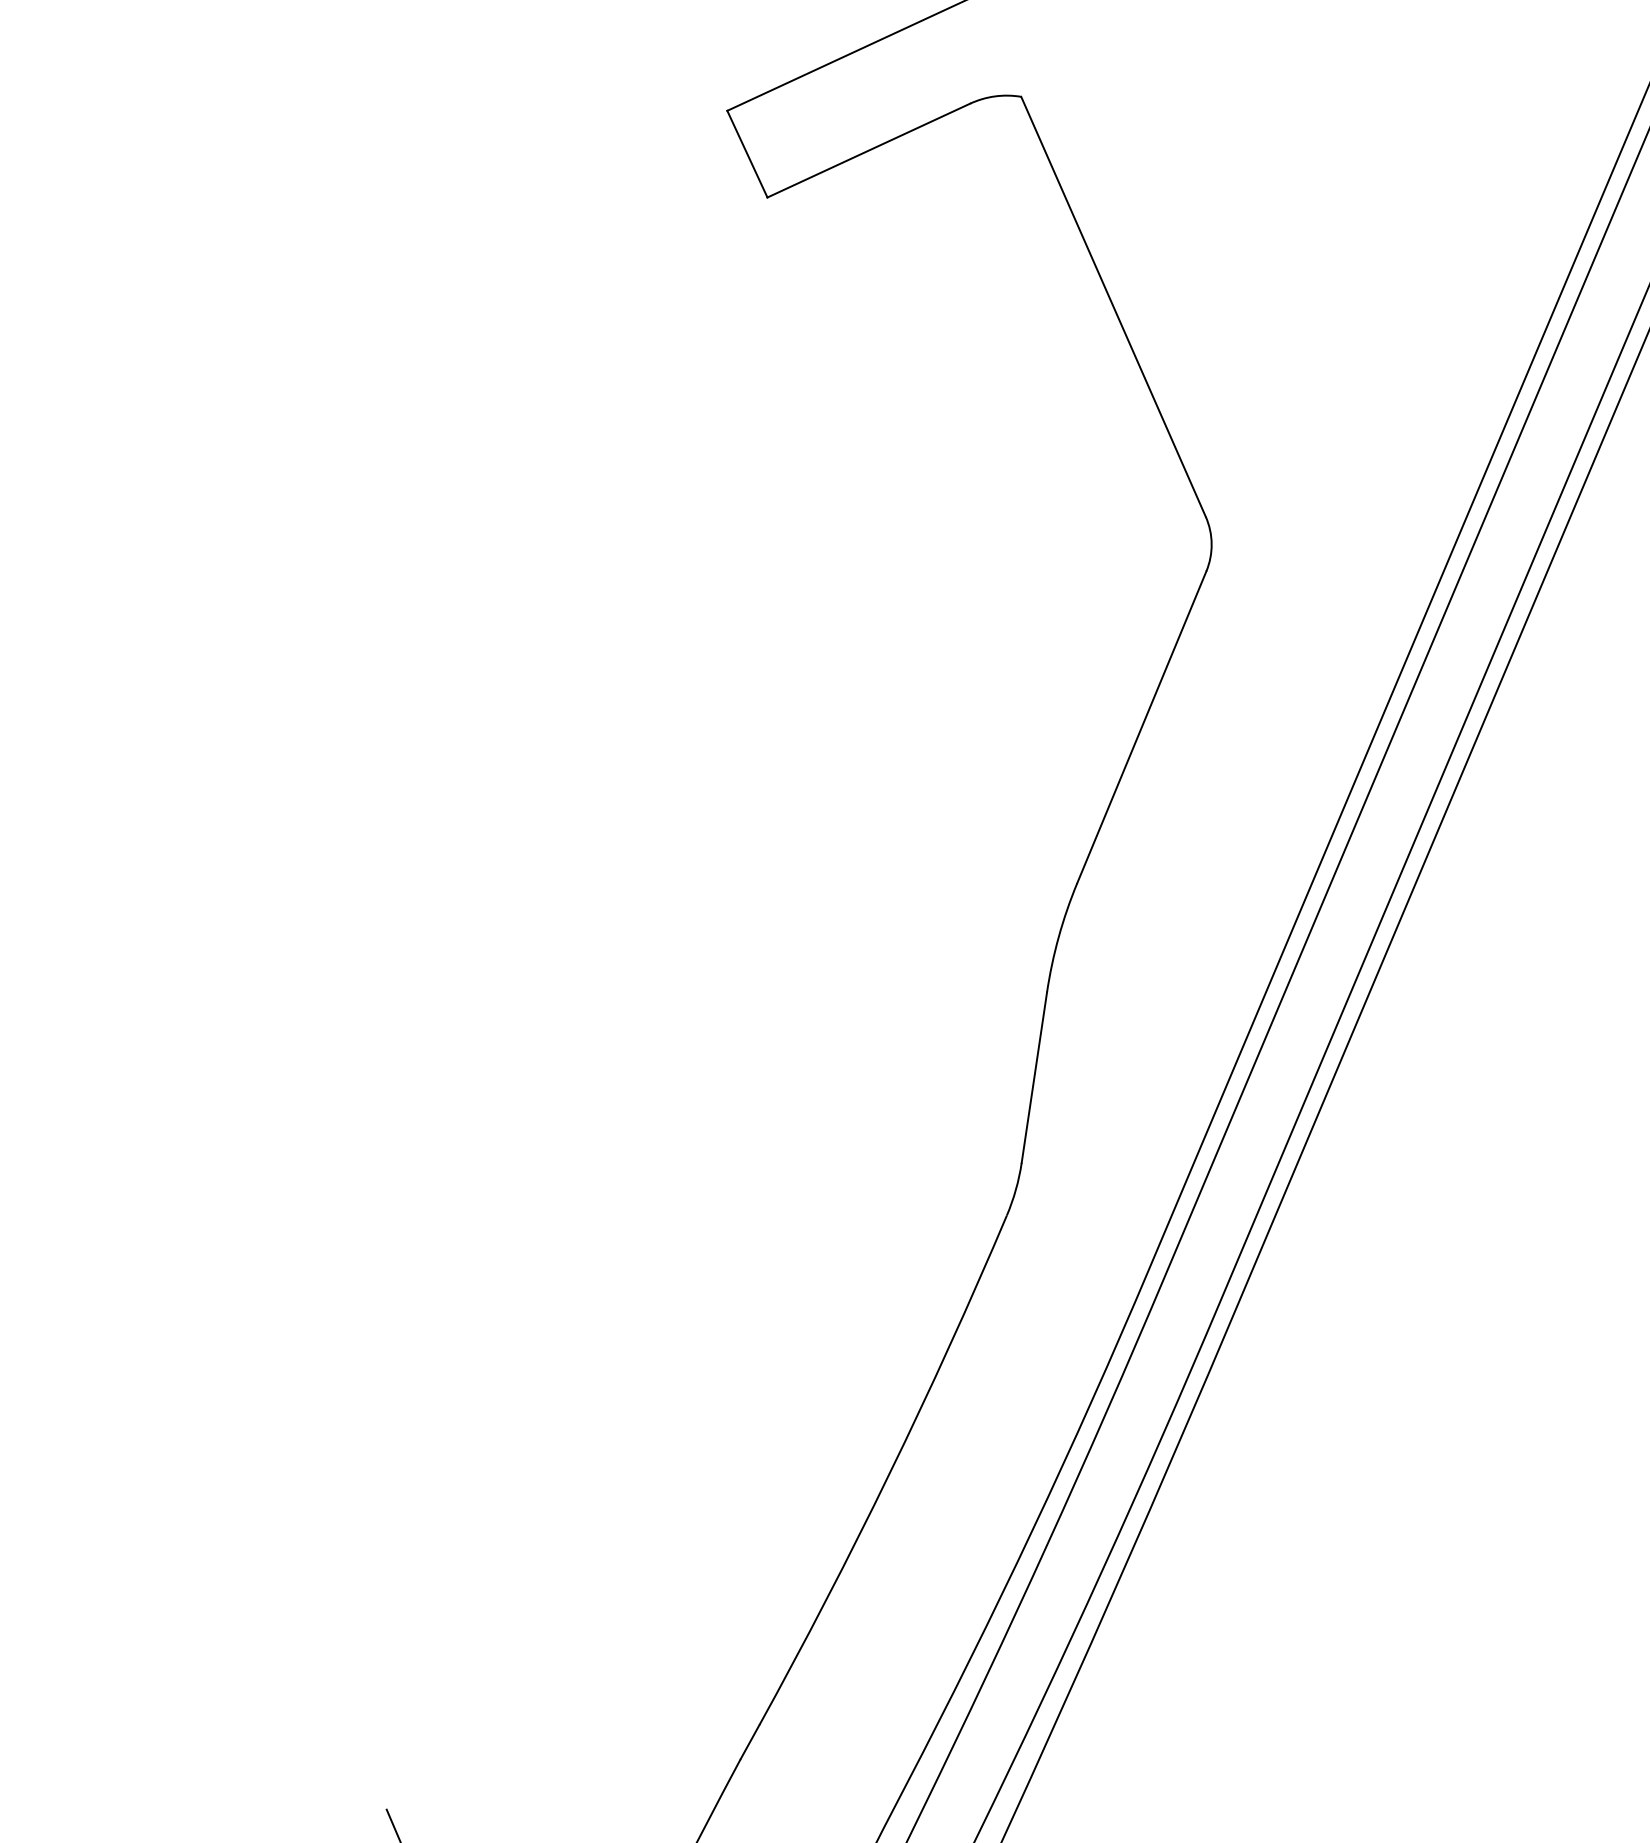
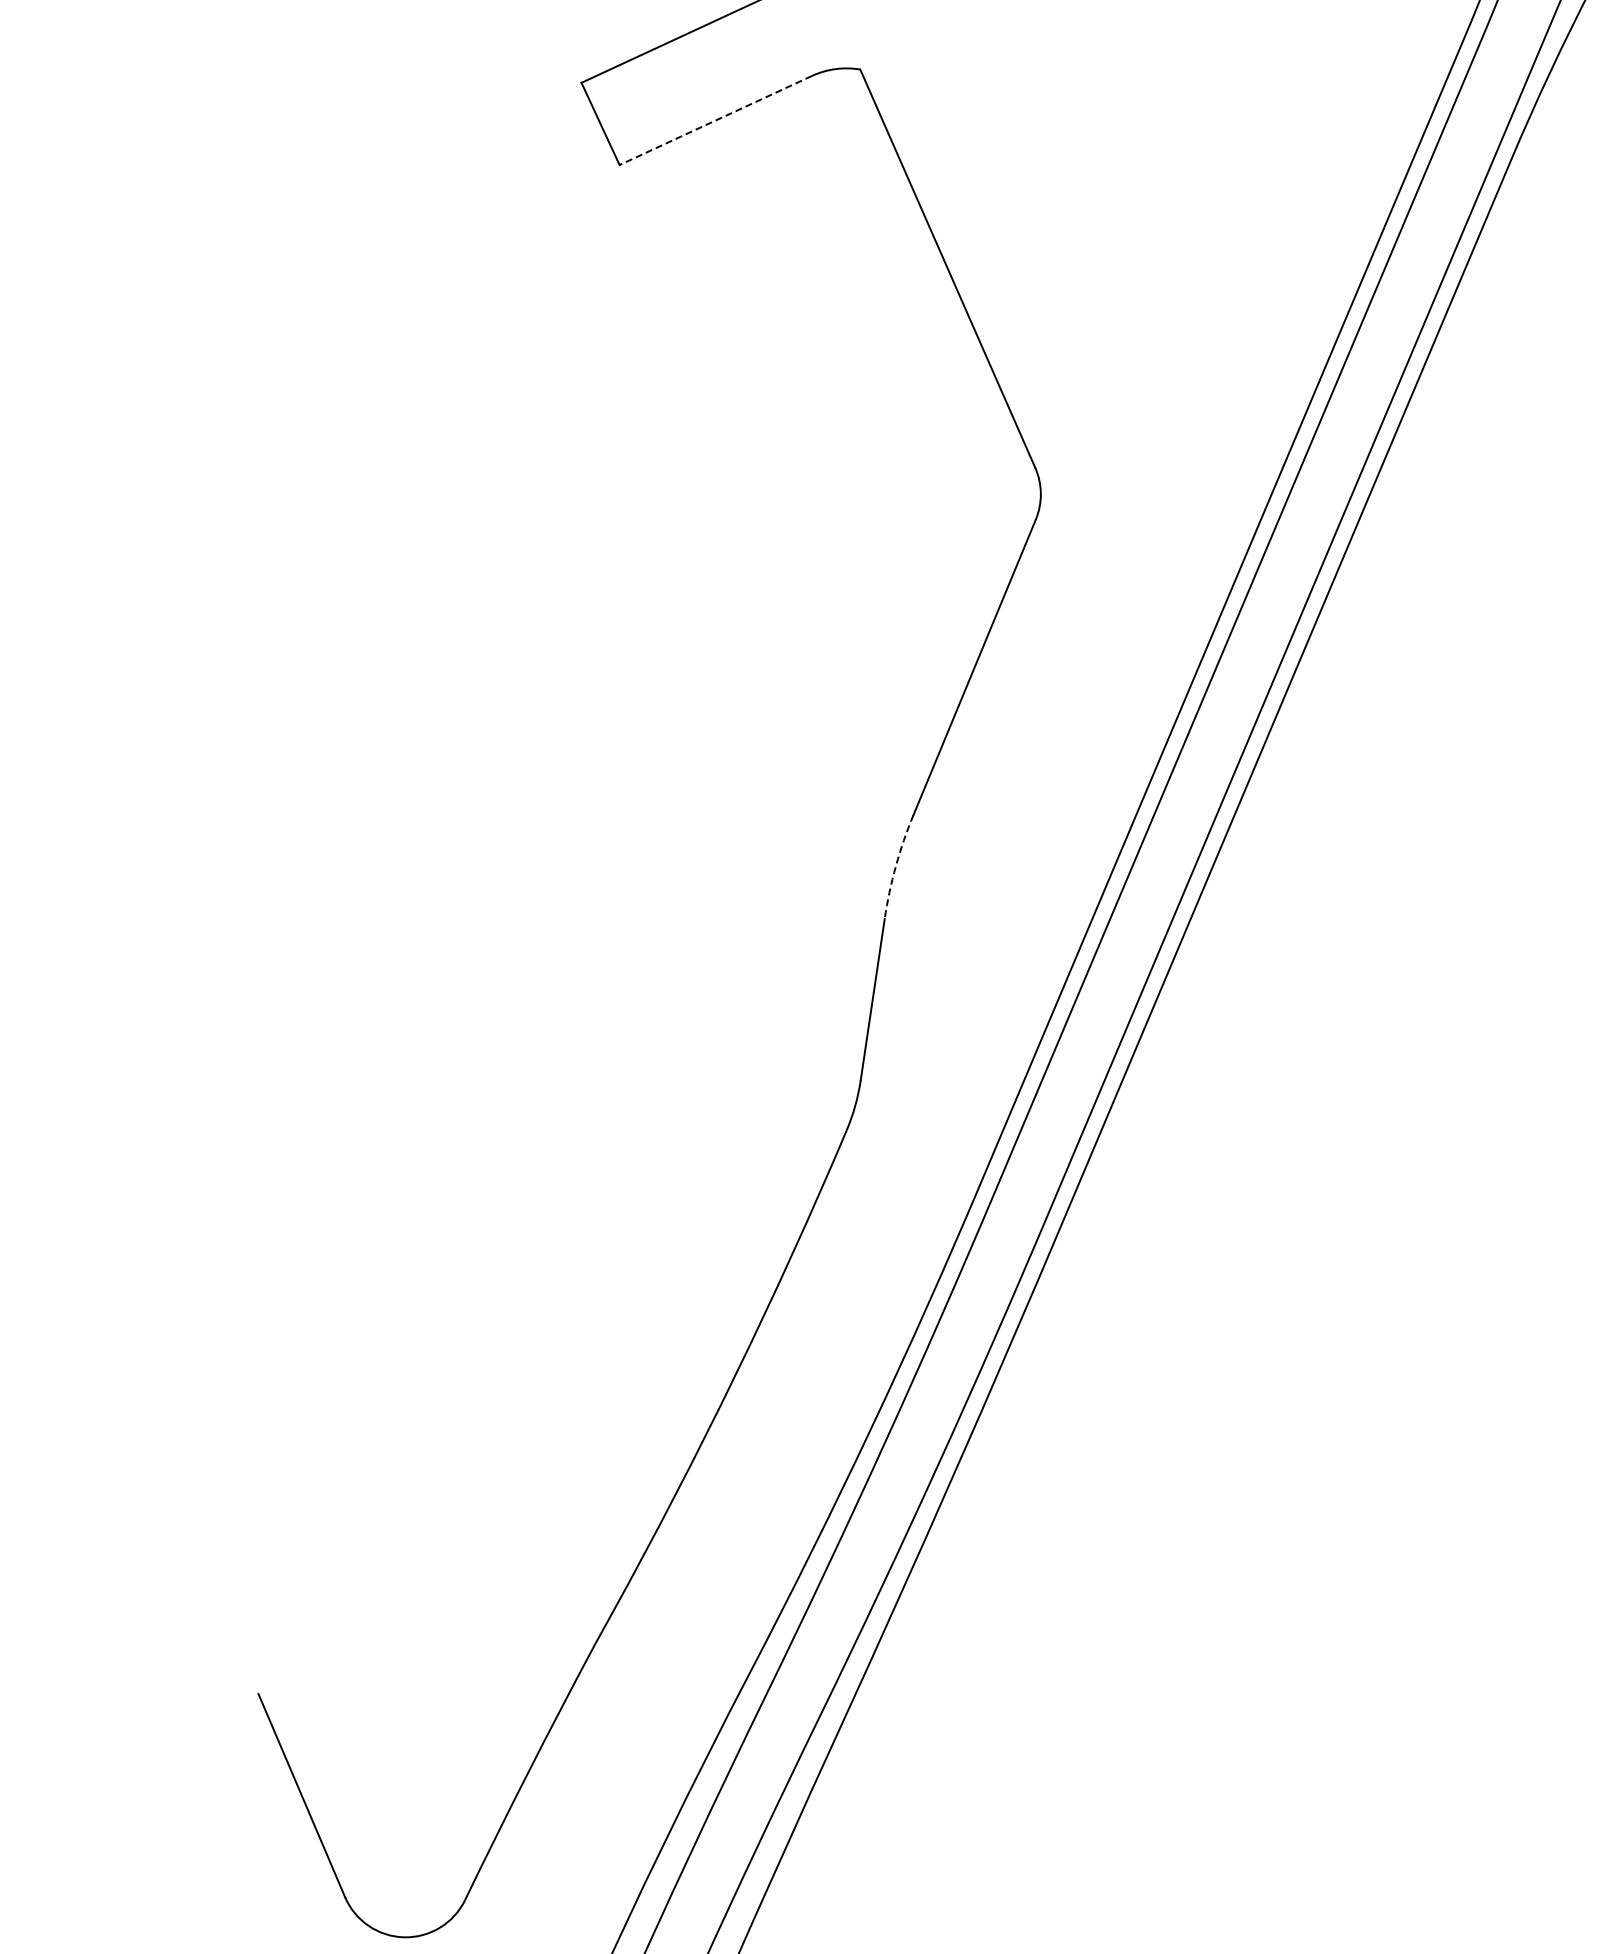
line: (868, 150) -> (715, 120), solid -> dashed
arc: (1058, 937) -> (895, 866), solid -> dashed

